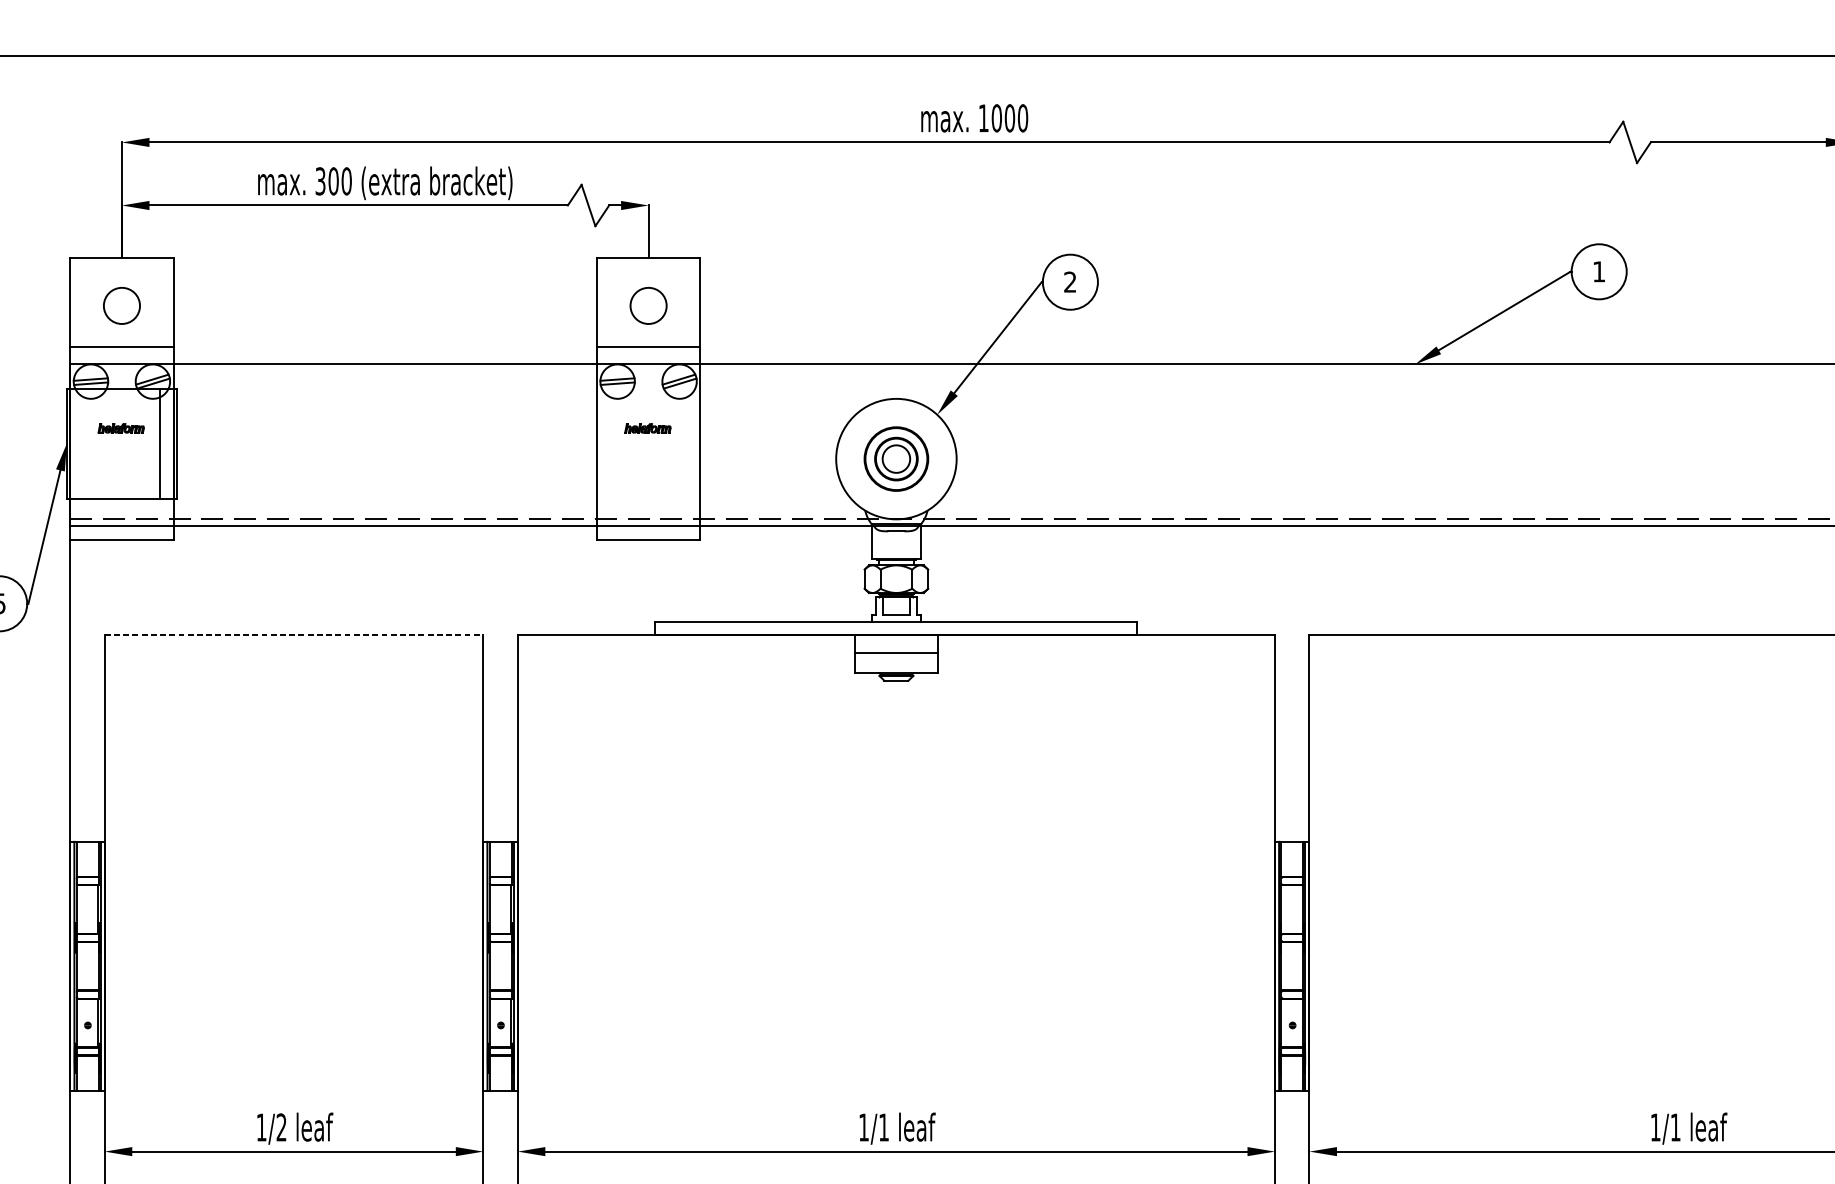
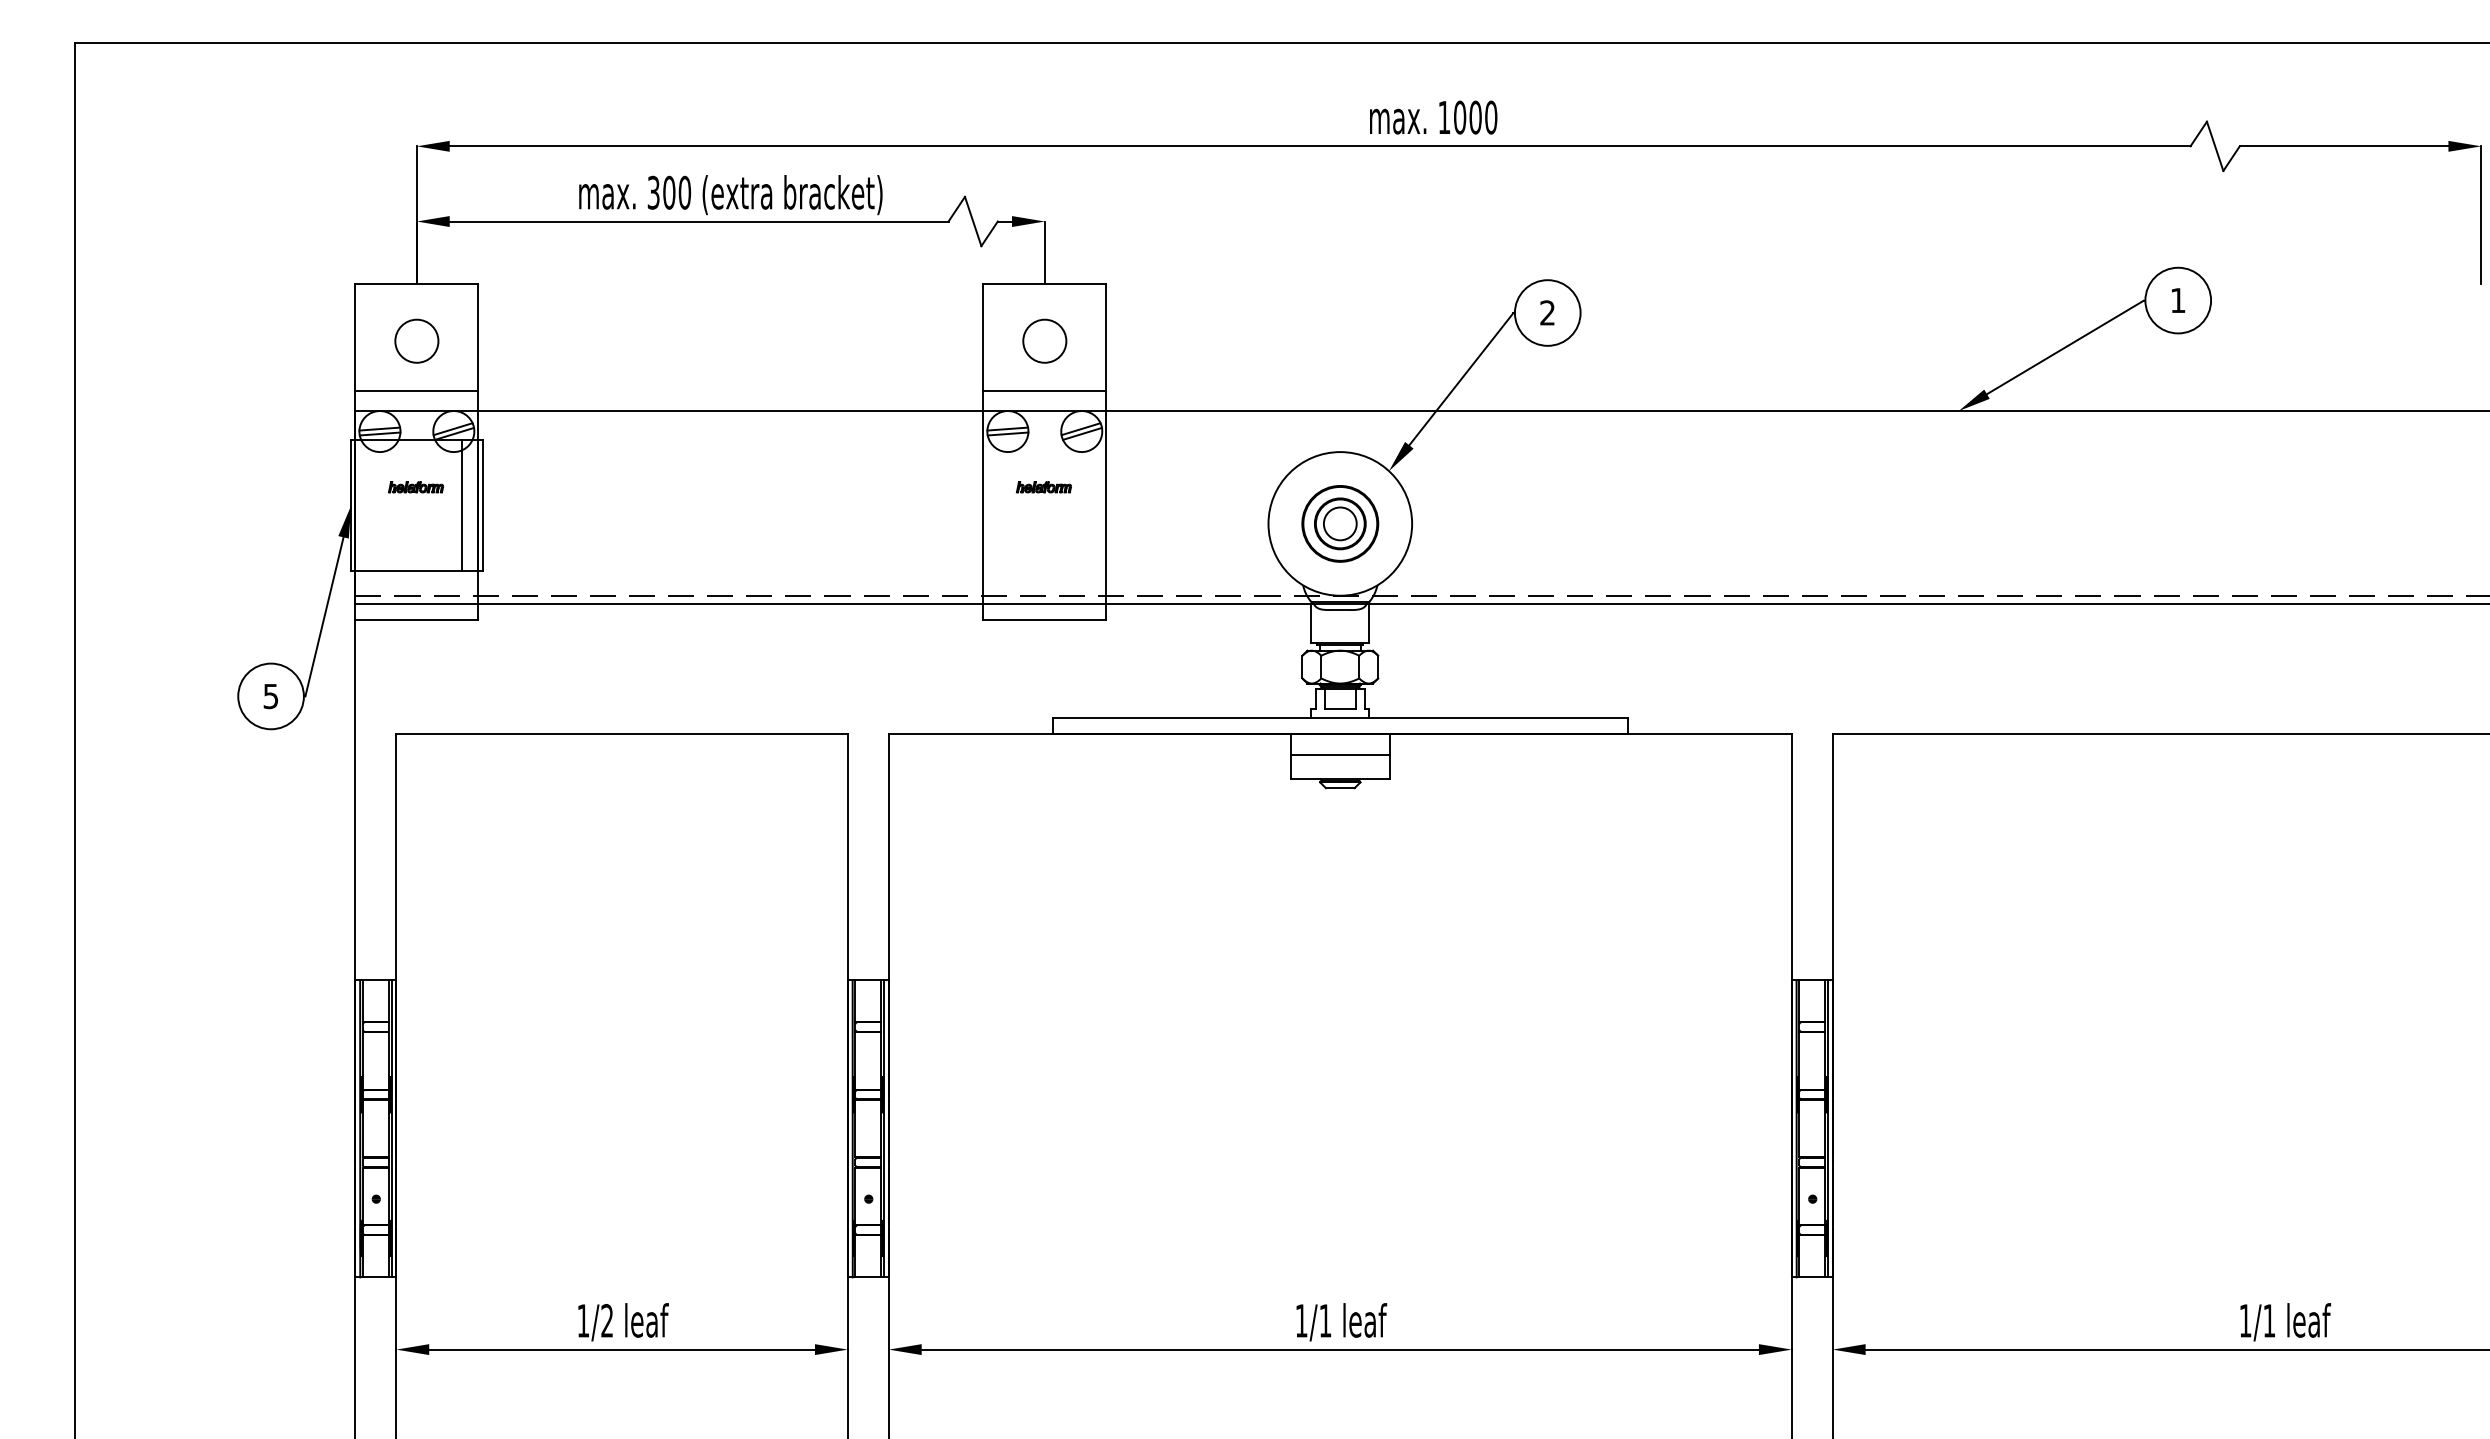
line: (294, 635) -> (622, 734), dashed -> solid

